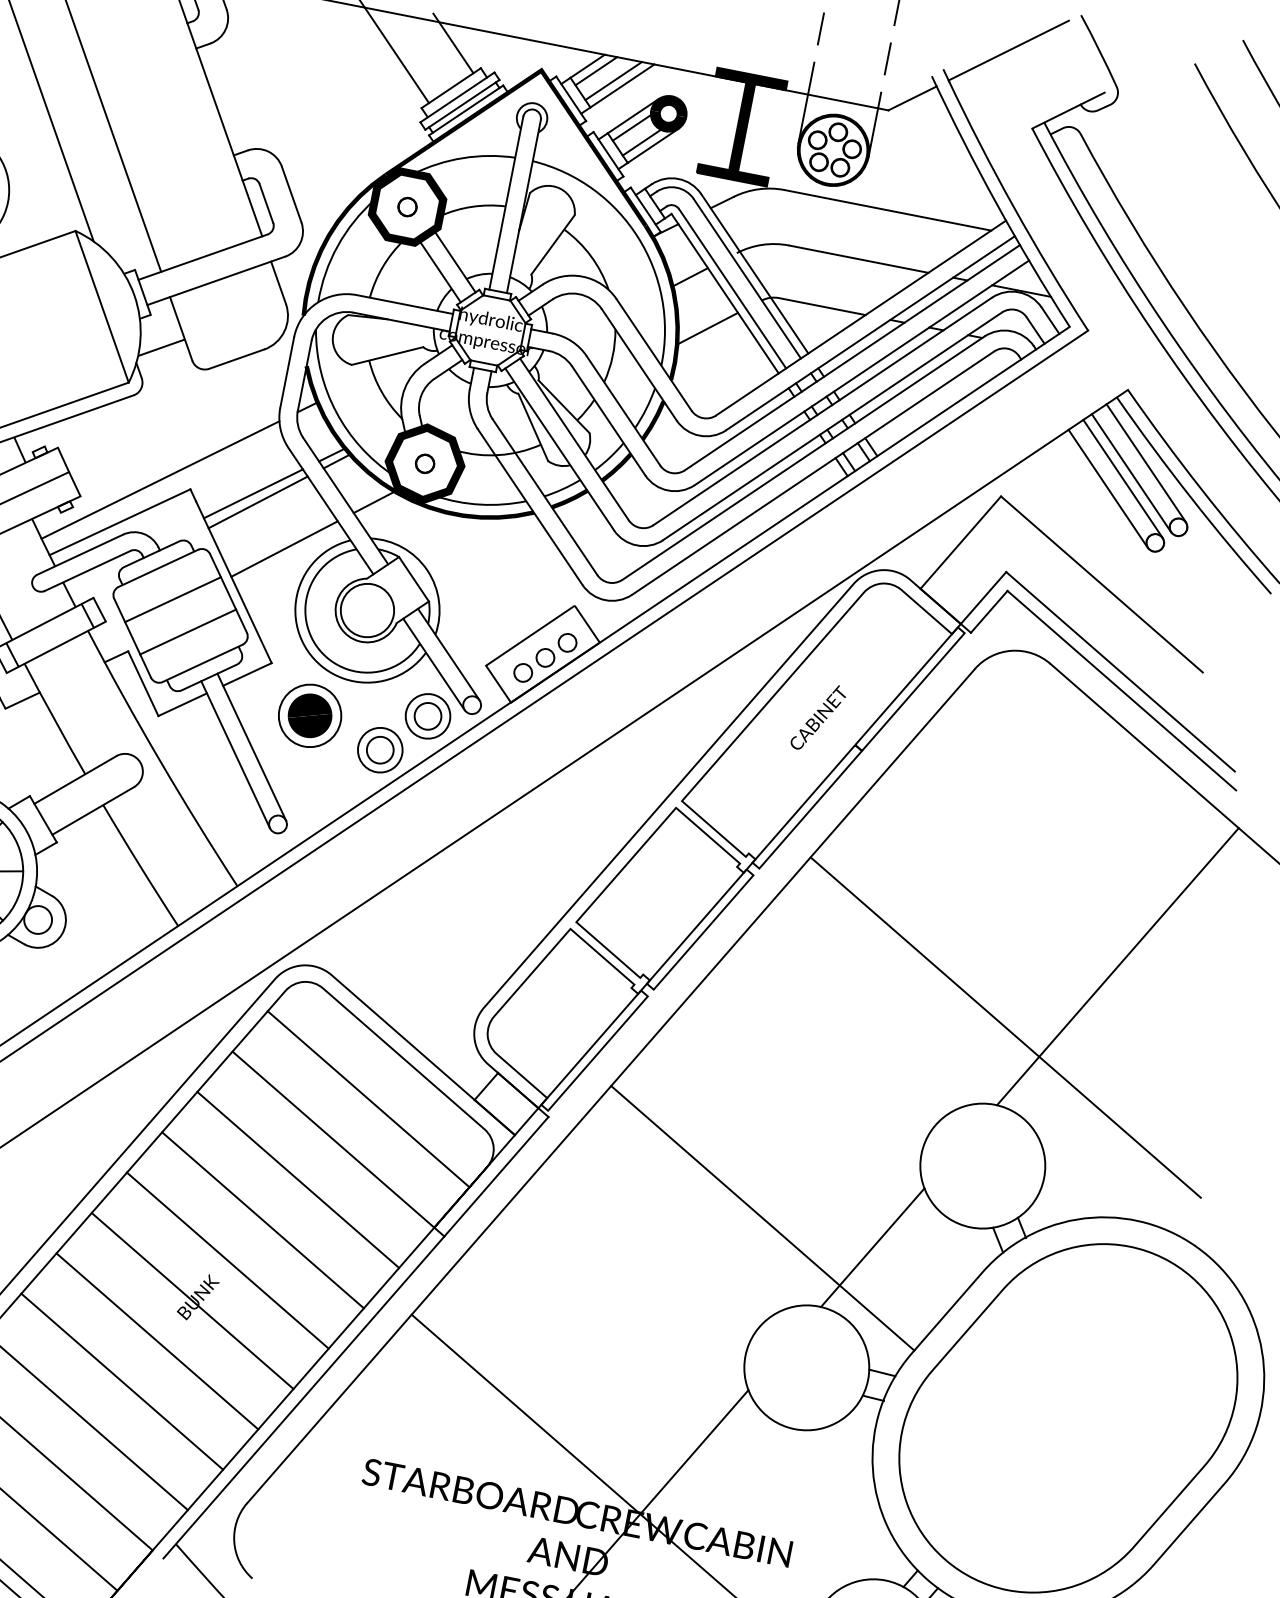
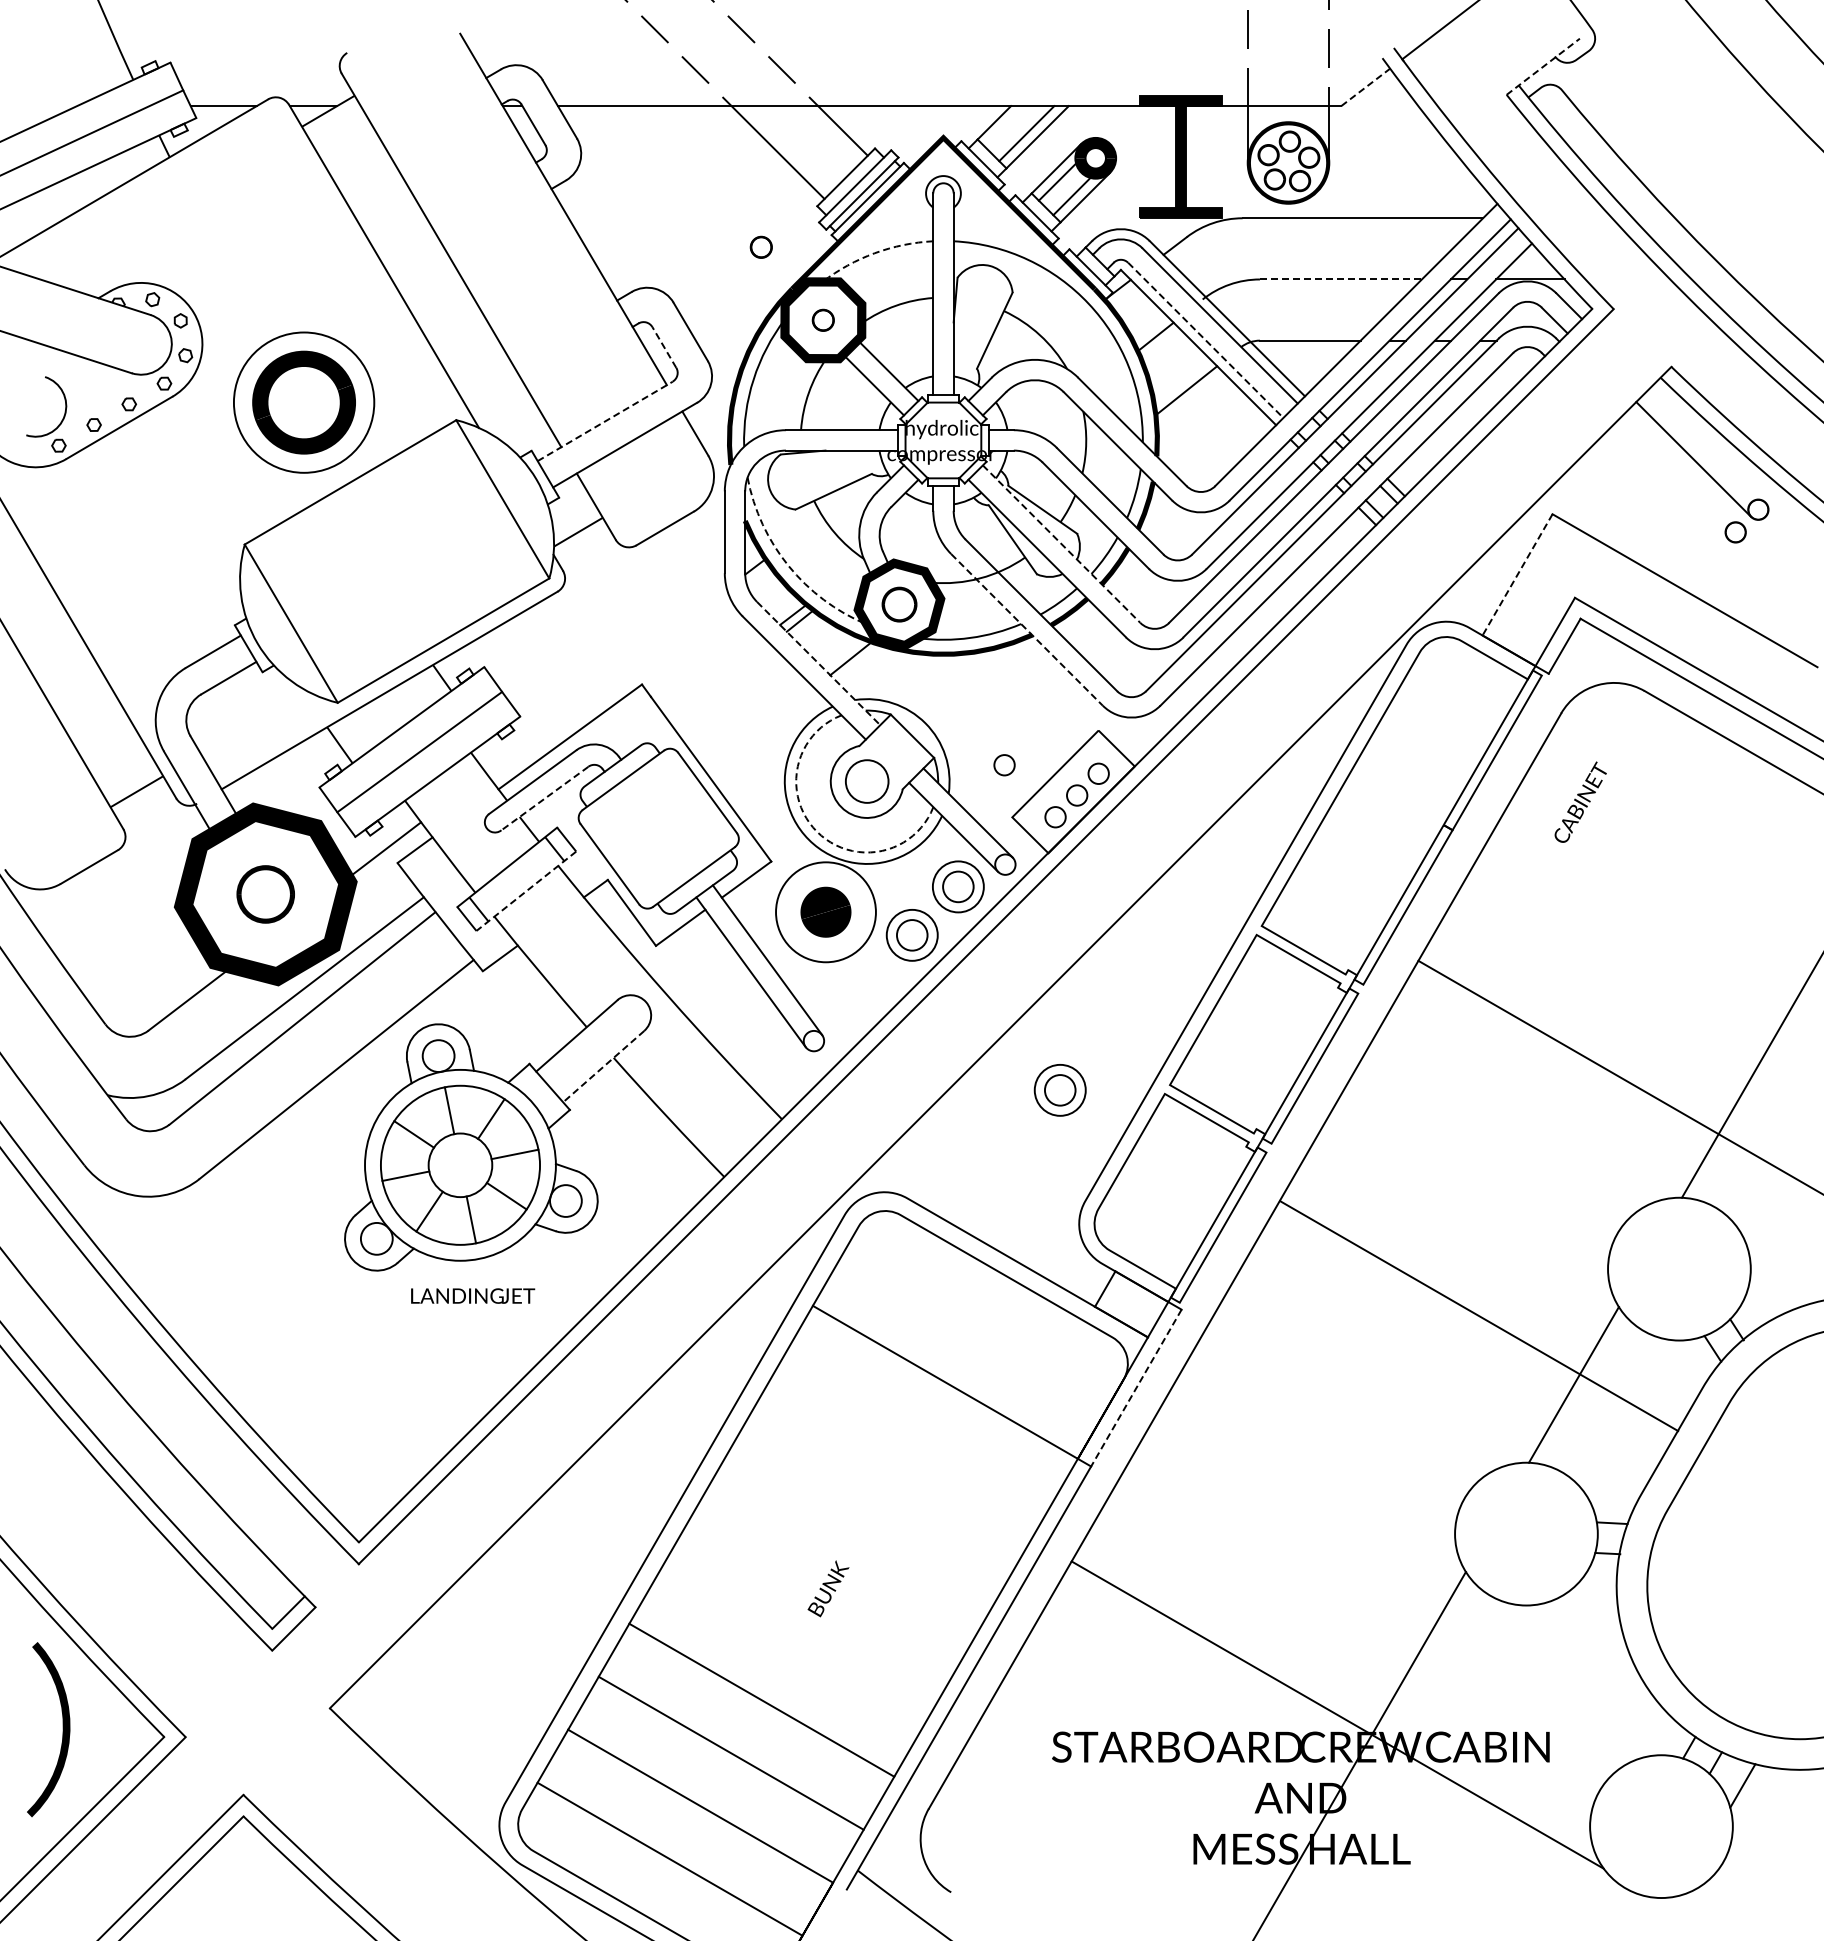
line: (595, 71) -> (1004, 126), removed
line: (912, 98) -> (1365, 87), solid -> dashed
line: (1068, 110) -> (1543, 66), solid -> dashed
circle: (366, 133) -> (760, 246), added
arc: (462, 158) -> (874, 253), solid -> dashed
line: (266, 203) -> (664, 347), solid -> dashed
line: (203, 257) -> (605, 421), solid -> dashed
line: (859, 259) -> (1341, 279), solid -> dashed
line: (732, 288) -> (1205, 340), solid -> dashed
arc: (336, 412) -> (788, 566), solid -> dashed
line: (574, 439) -> (1061, 544), solid -> dashed
line: (1145, 462) -> (1707, 444), removed
circle: (425, 463) -> (899, 603), size x1.6
line: (1123, 478) -> (1685, 467), removed
line: (159, 479) -> (605, 680), removed
line: (1107, 488) -> (1670, 481), removed
line: (253, 493) -> (713, 675), removed
line: (346, 501) -> (819, 663), solid -> dashed
line: (257, 502) -> (720, 684), removed
line: (530, 507) -> (1027, 630), solid -> dashed
line: (960, 542) -> (1517, 574), solid -> dashed
line: (284, 548) -> (760, 730), removed
line: (87, 571) -> (544, 799), solid -> dashed
line: (172, 599) -> (646, 811), removed
circle: (366, 610) -> (866, 781), size x0.7
circle: (488, 619) -> (1004, 765), added
line: (187, 631) -> (670, 844), removed
arc: (316, 645) -> (817, 831), solid -> dashed
line: (56, 647) -> (526, 891), solid -> dashed
circle: (309, 715) -> (825, 912), size x1.4
text: (818, 716) -> (1580, 801), moved
line: (93, 810) -> (603, 1066), solid -> dashed
part: (480, 908) -> (1059, 1090), added
line: (368, 1098) -> (975, 1328), removed
line: (496, 1177) -> (1136, 1388), solid -> dashed
line: (298, 1179) -> (914, 1434), removed
line: (763, 1218) -> (1479, 1316), moved
line: (262, 1219) -> (883, 1487), removed
line: (227, 1259) -> (853, 1540), removed
line: (192, 1300) -> (822, 1593), removed
line: (156, 1340) -> (791, 1646), removed

